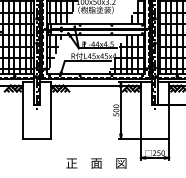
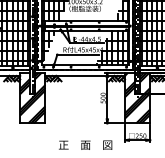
hatch: (36, 110) -> (32, 98), added
hatch: (154, 110) -> (137, 98), added

